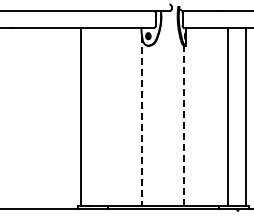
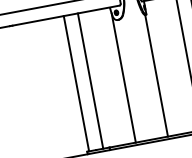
line: (99, 116) -> (90, 80), added
line: (142, 120) -> (124, 77), dashed -> solid
line: (184, 125) -> (156, 75), dashed -> solid

